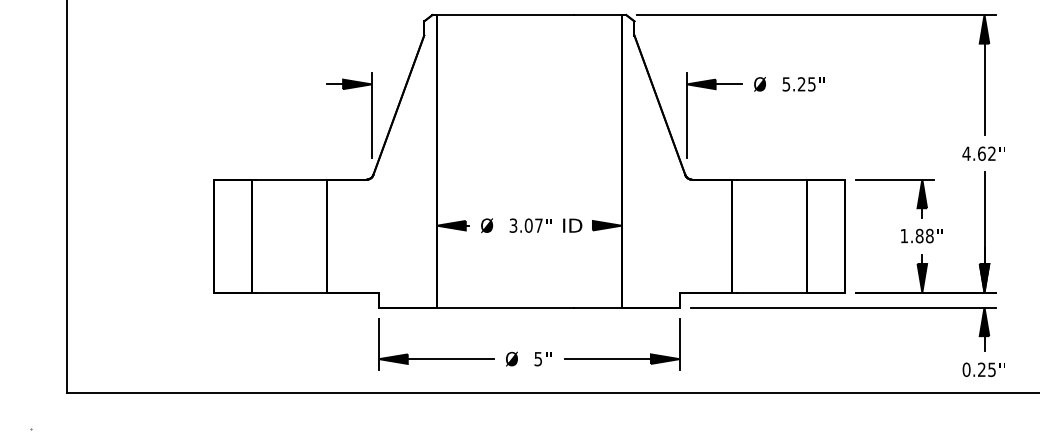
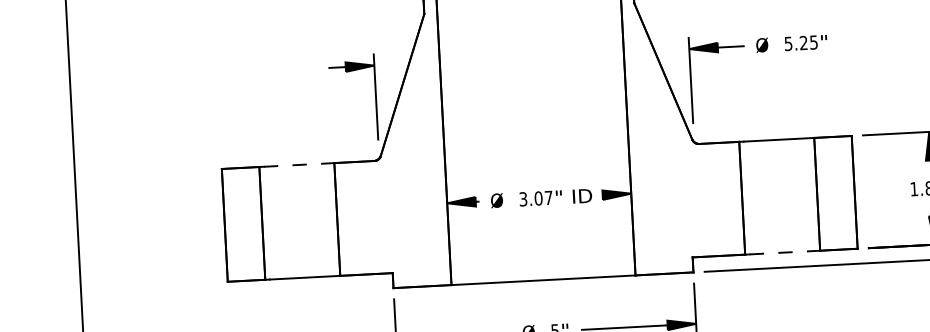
line: (291, 179) -> (299, 164), solid -> dashed
line: (772, 292) -> (785, 252), solid -> dashed

